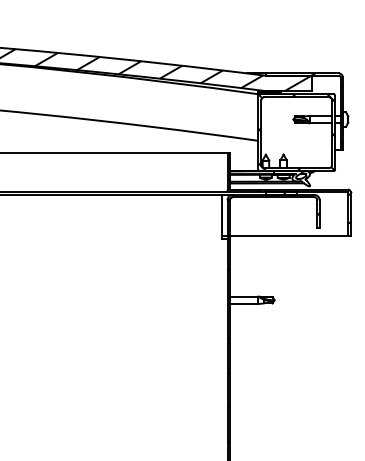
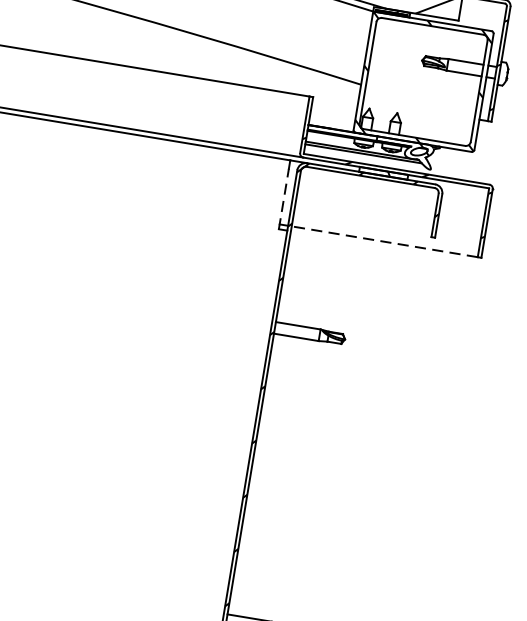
line: (222, 219) -> (284, 199), solid -> dashed
line: (288, 235) -> (384, 241), solid -> dashed

